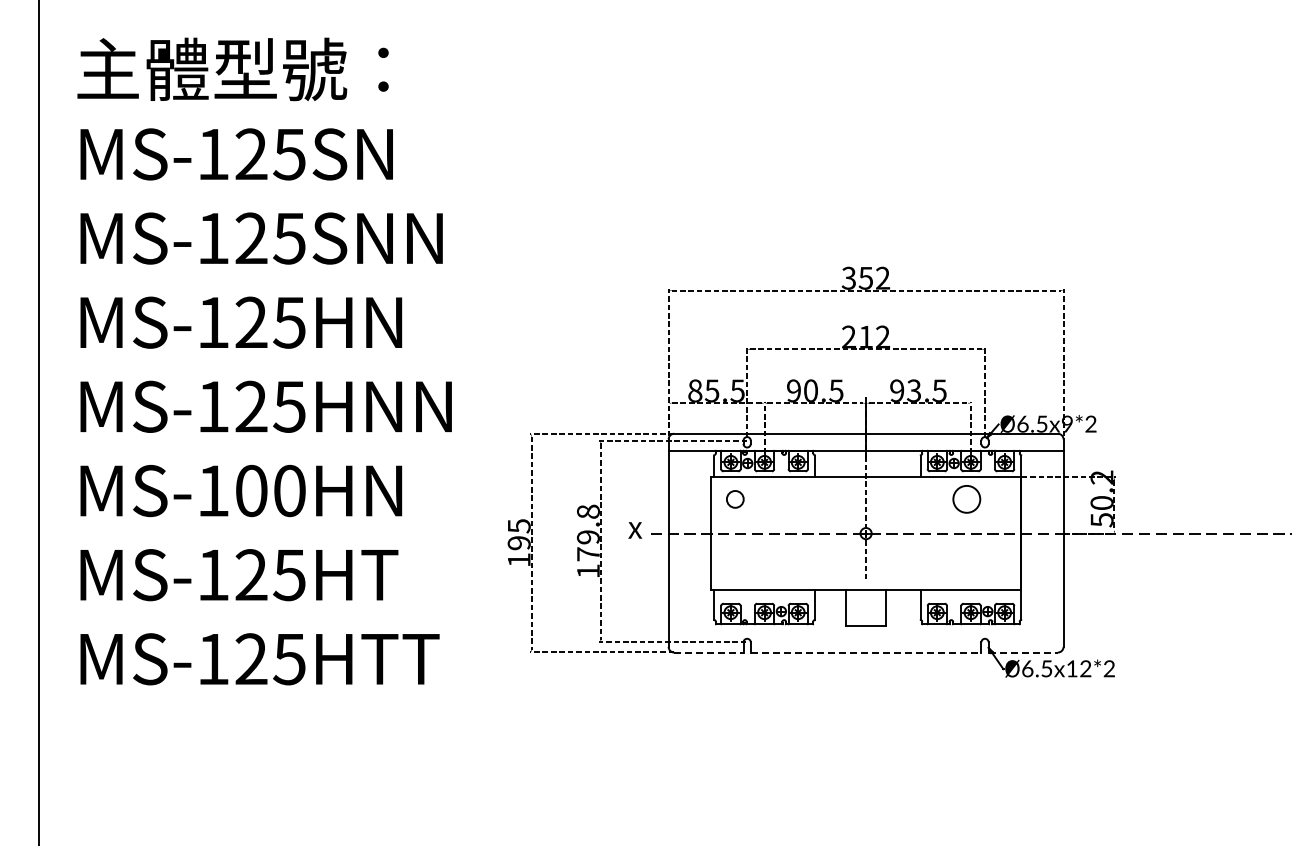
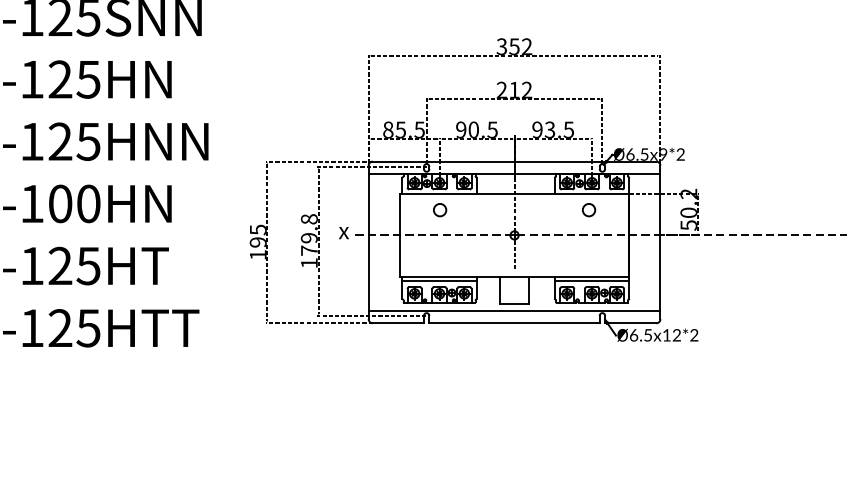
circle: (735, 499) -> (440, 210), moved
circle: (966, 499) -> (588, 210), size x0.62
line: (764, 594) -> (439, 280), added
line: (970, 594) -> (591, 280), added
line: (865, 635) -> (514, 310), added
line: (708, 652) -> (398, 323), dashed -> solid
line: (866, 652) -> (514, 323), dashed -> solid
line: (1023, 652) -> (630, 323), dashed -> solid

